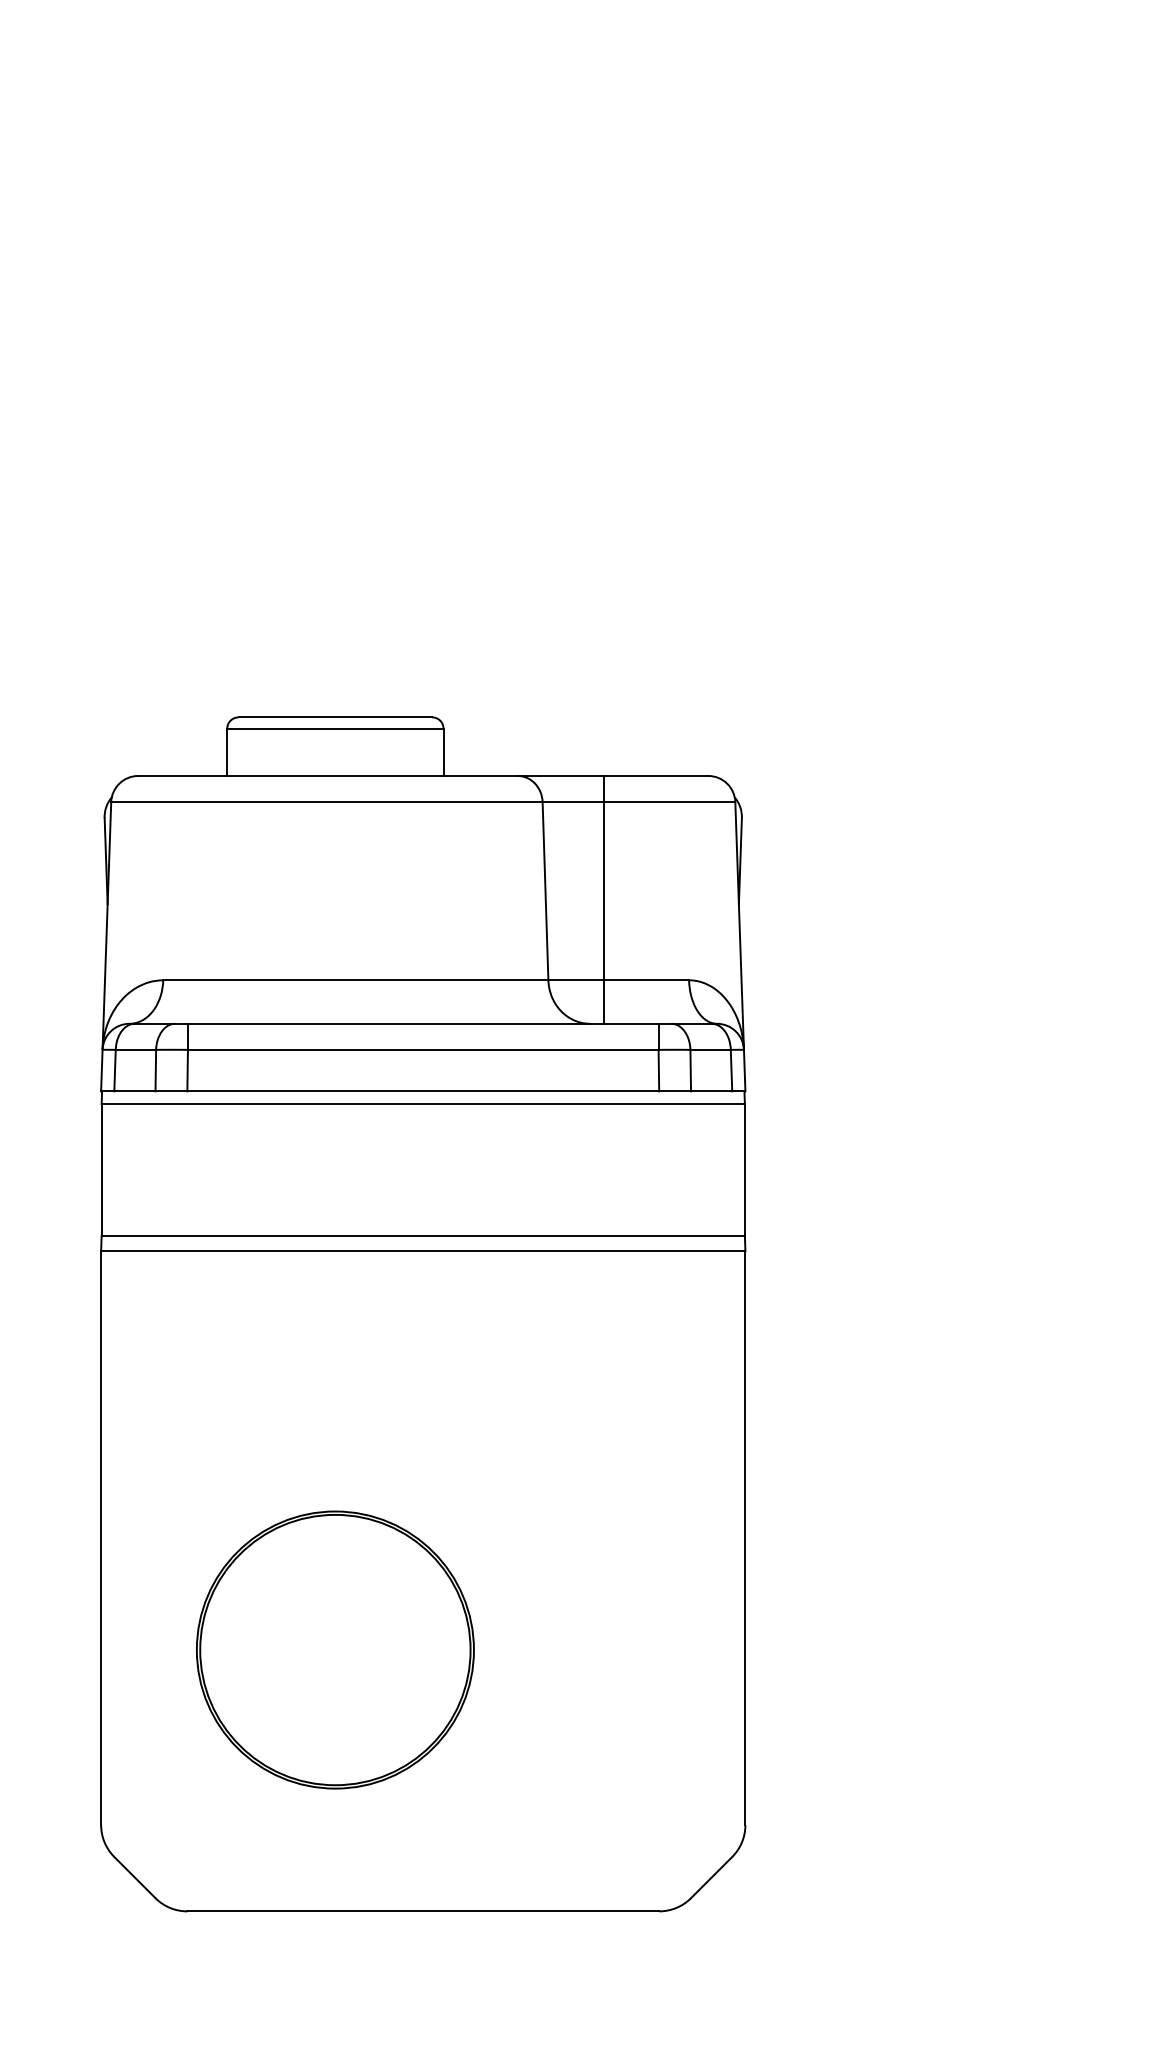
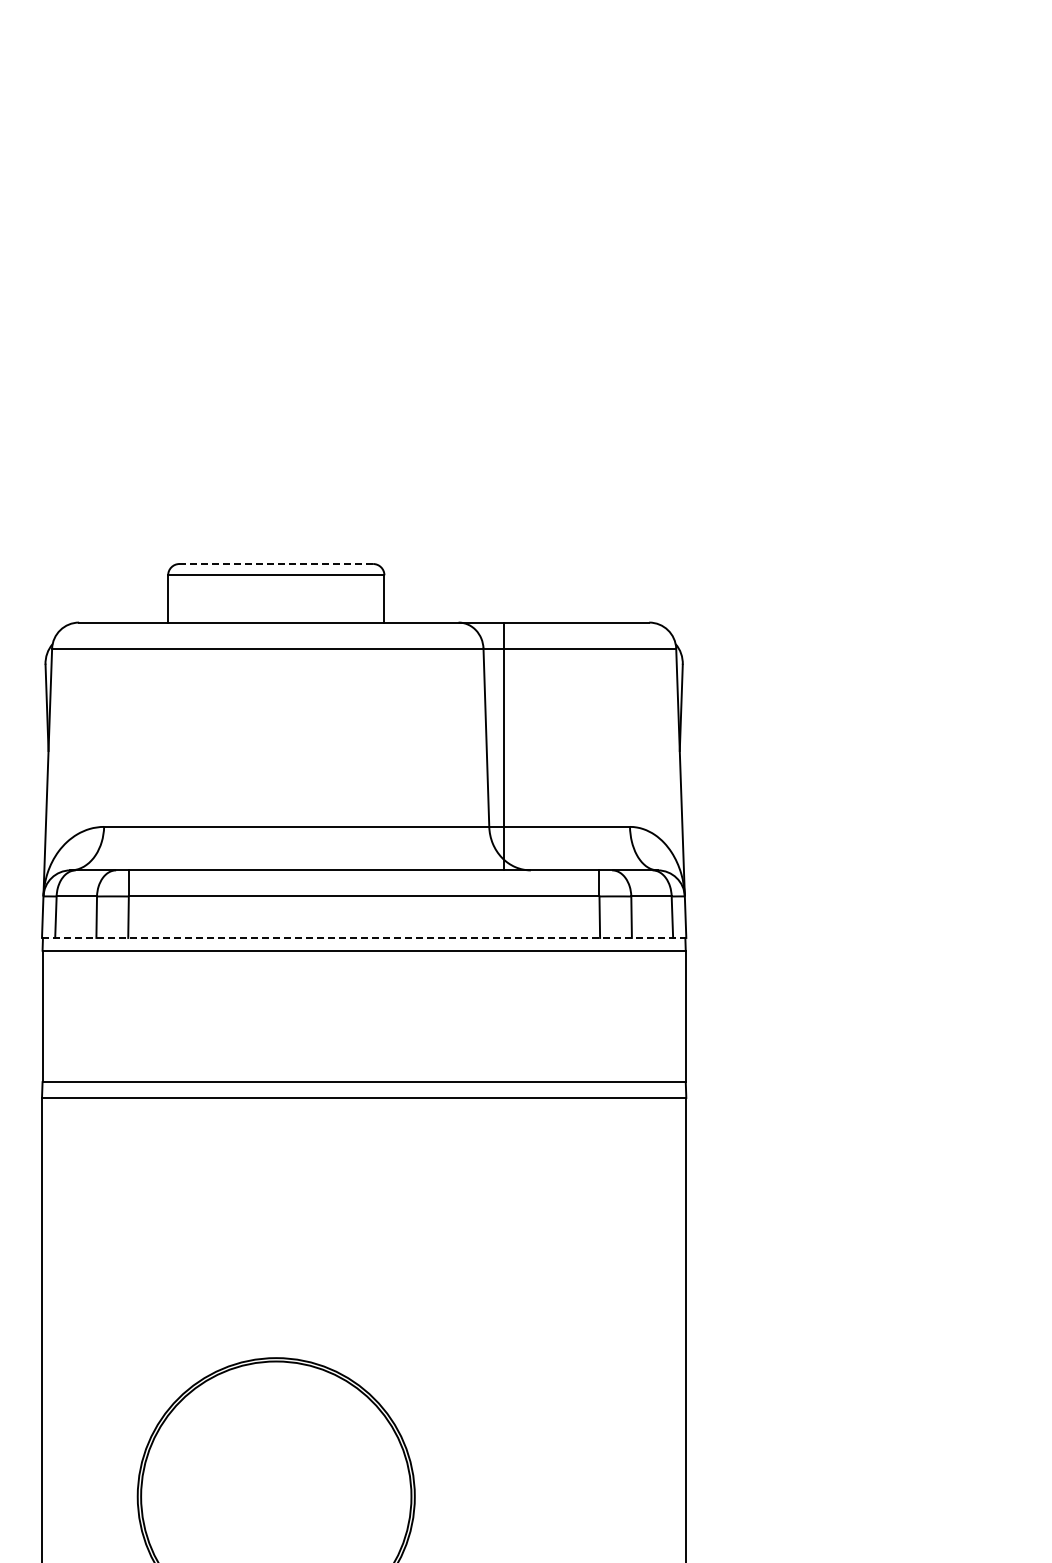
line: (335, 717) -> (276, 564), solid -> dashed
line: (604, 899) -> (504, 746), moved
line: (423, 1091) -> (364, 938), solid -> dashed

